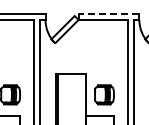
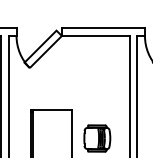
line: (108, 14) -> (102, 28), dashed -> solid

